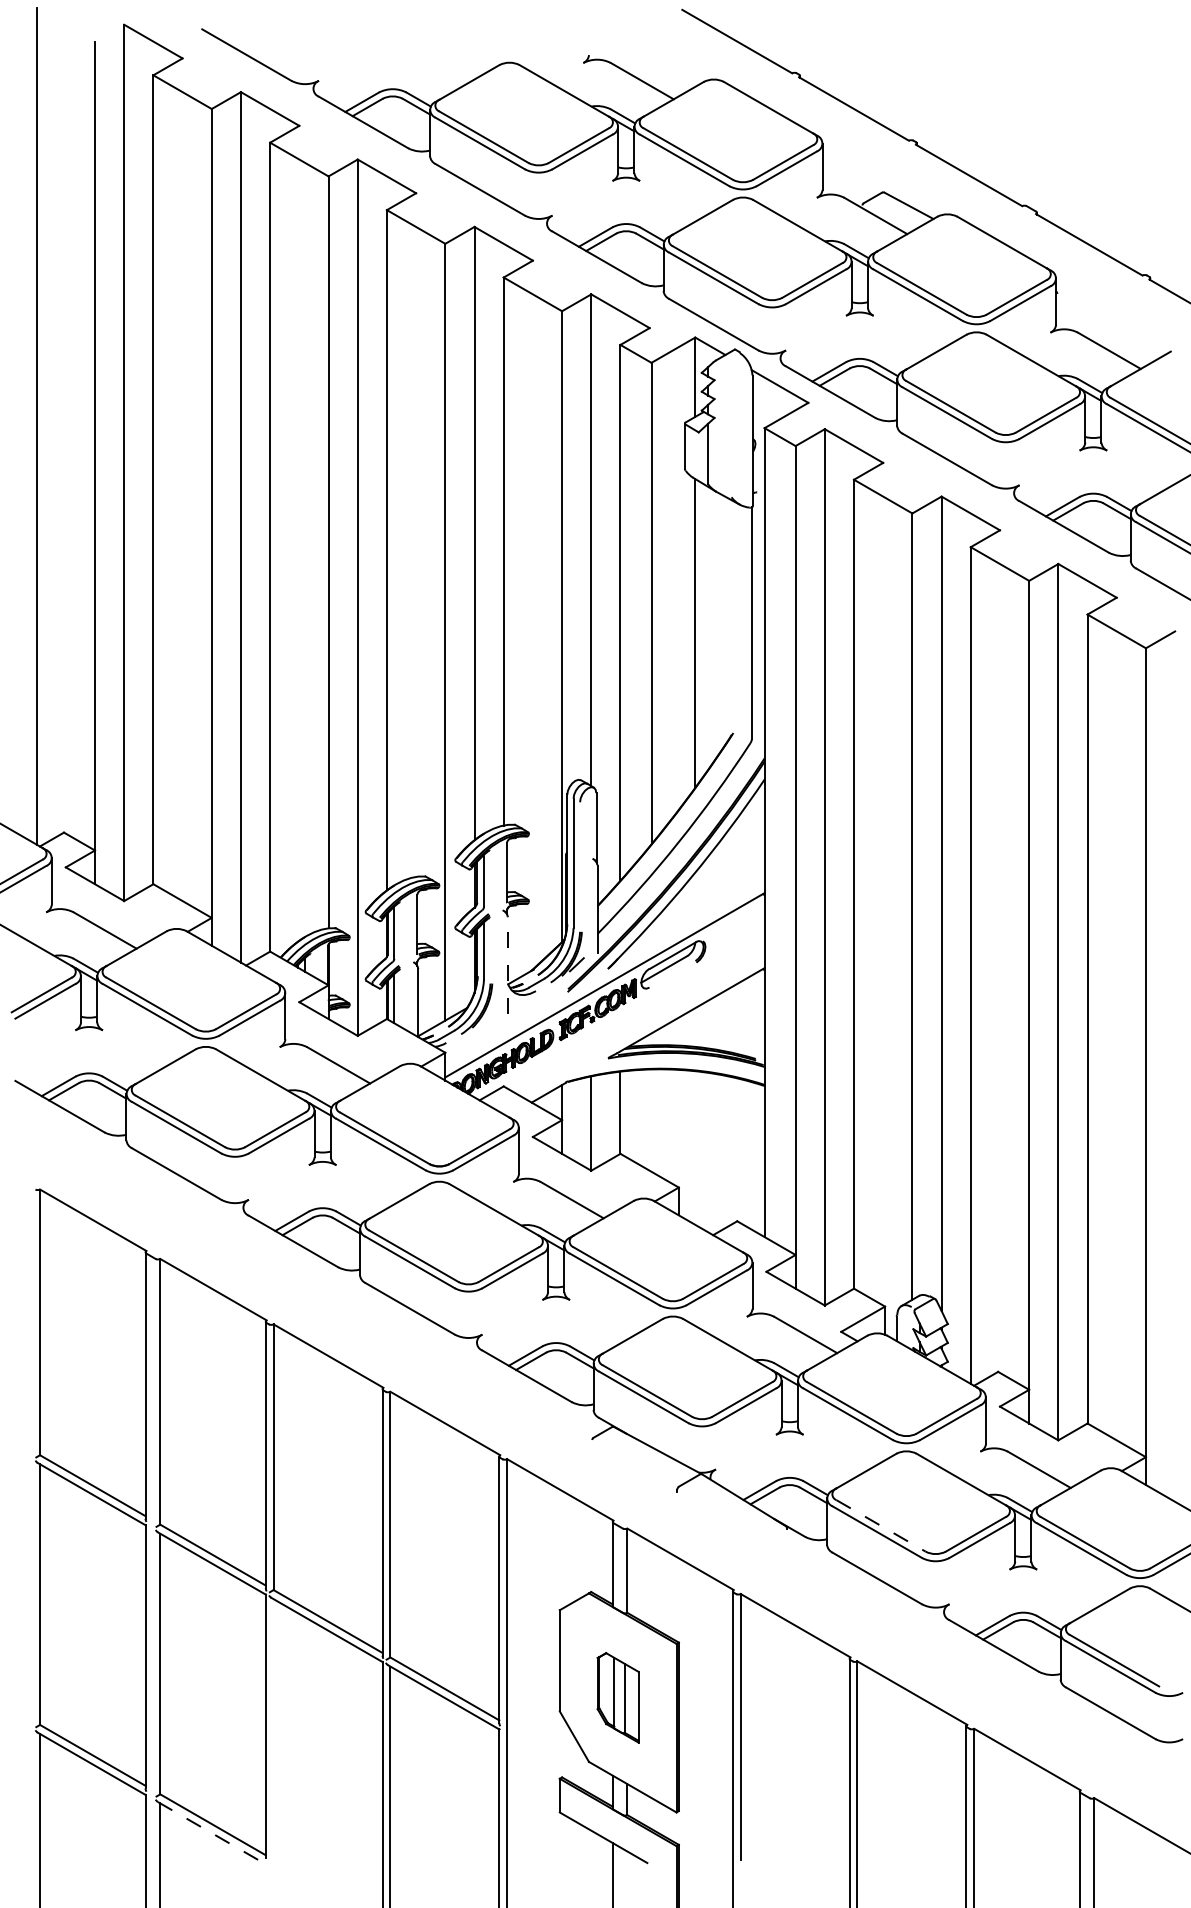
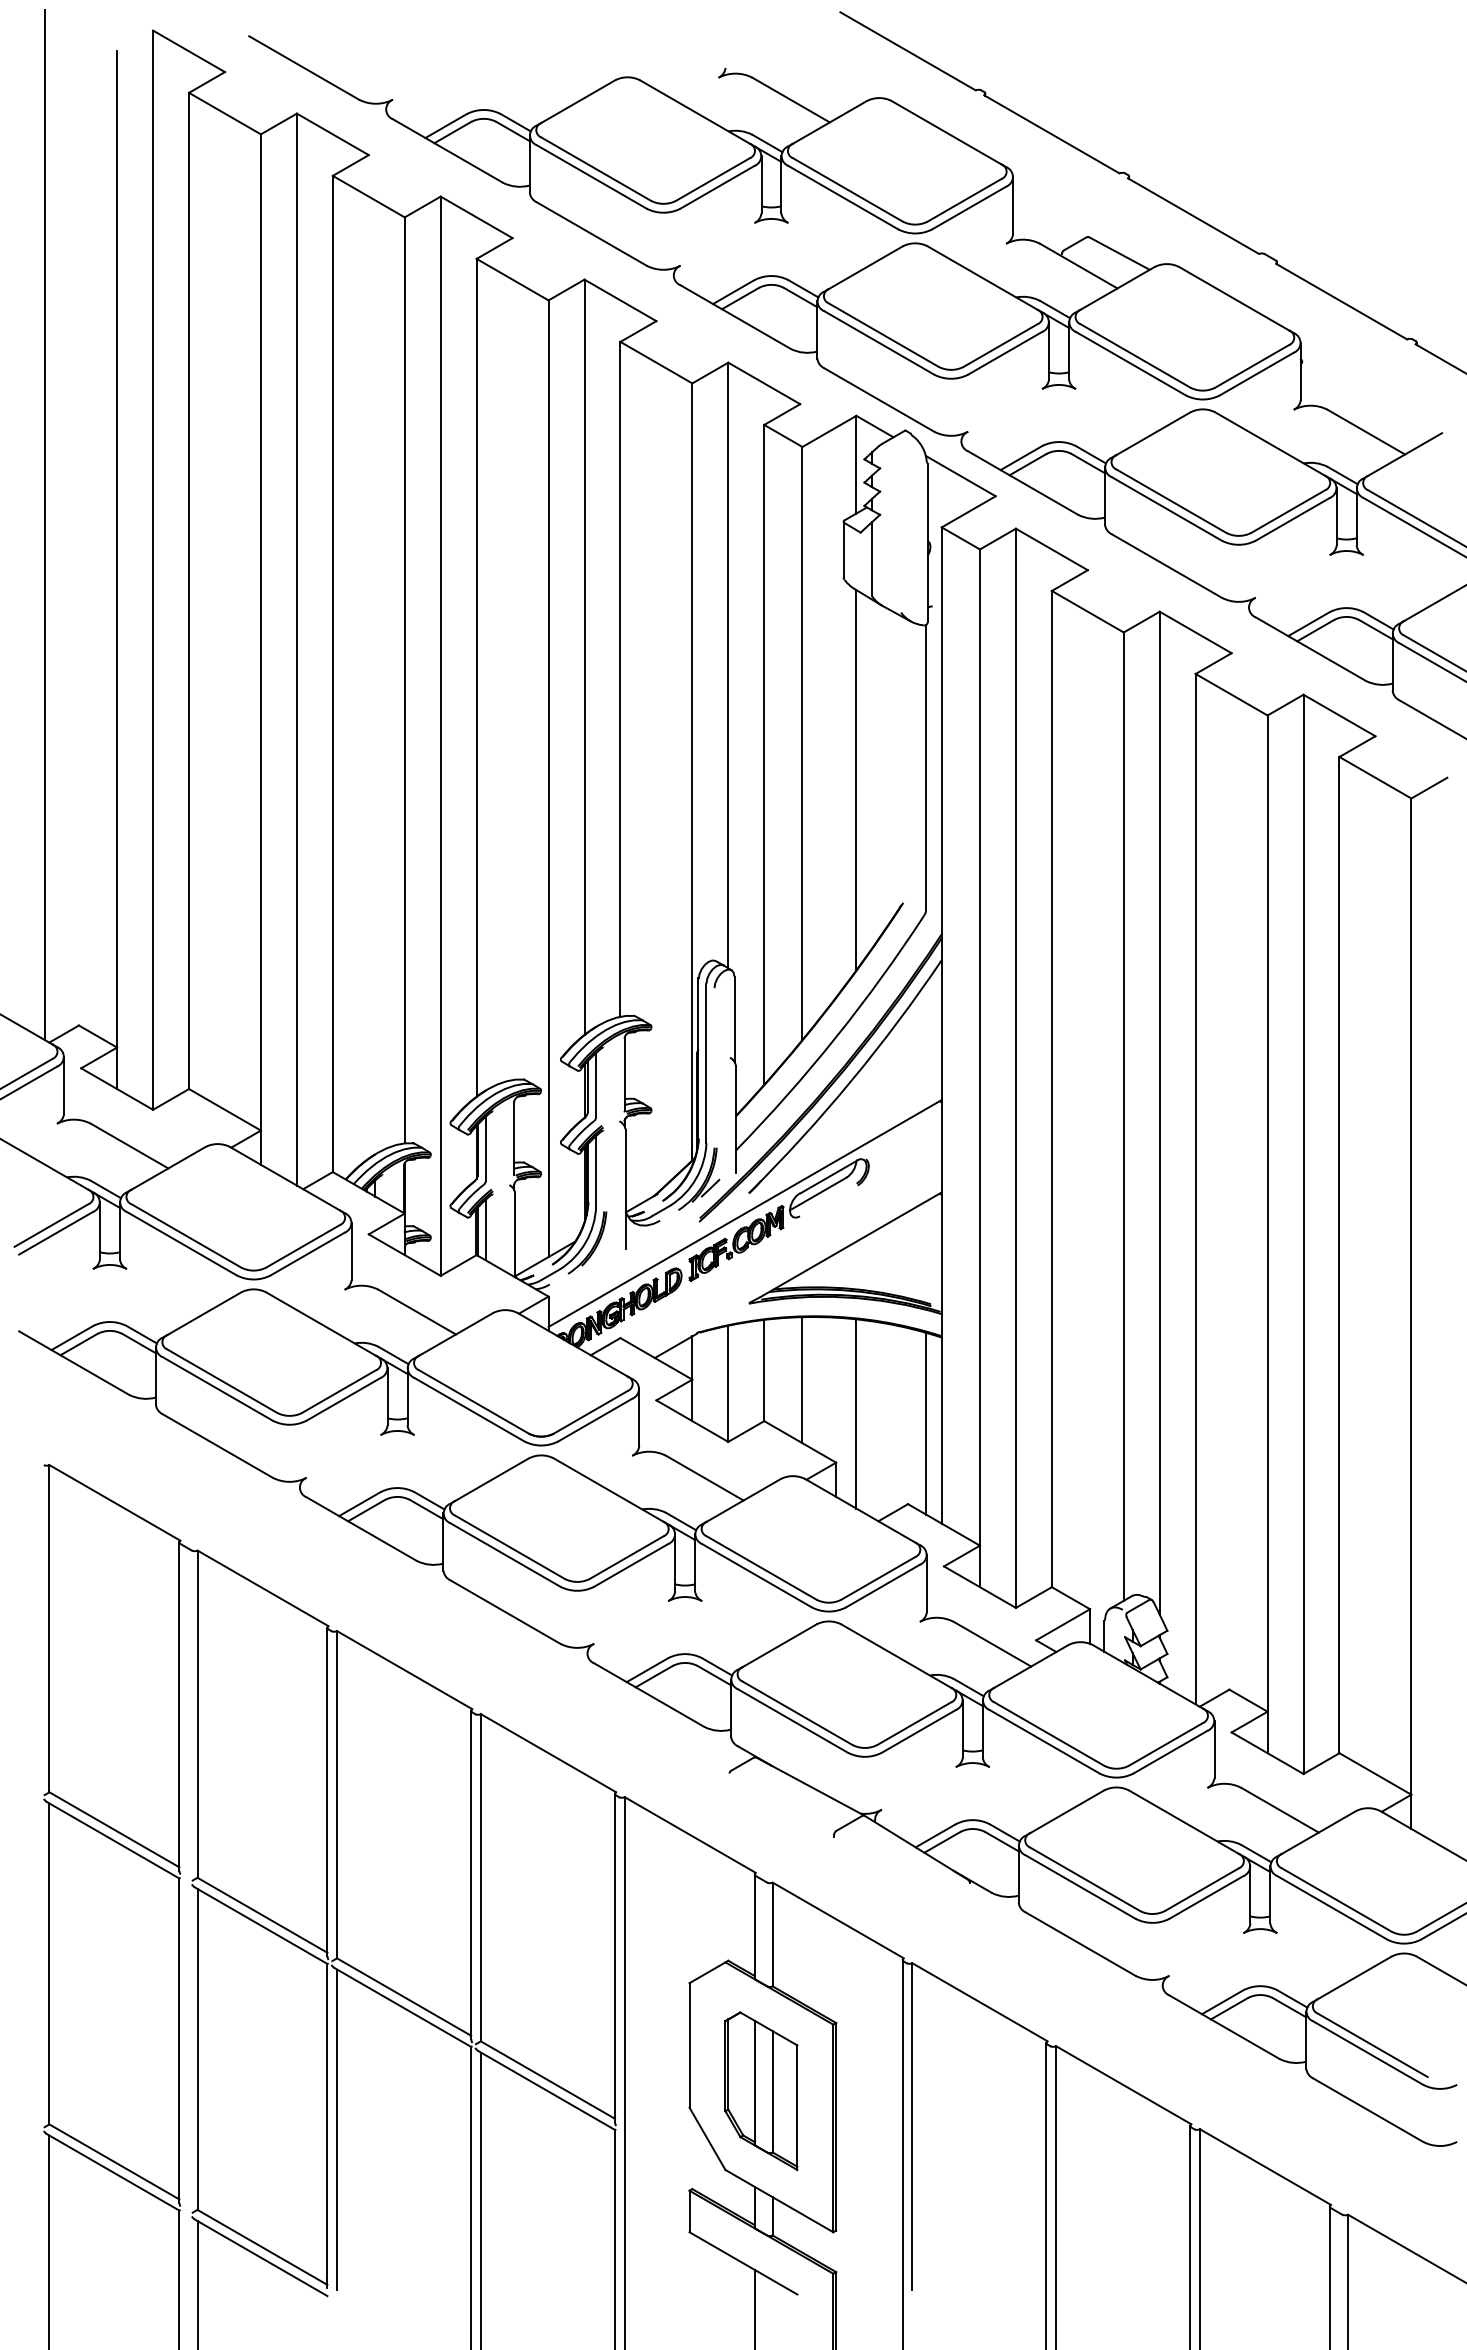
line: (507, 965) -> (625, 1189), dashed -> solid
line: (651, 1120) -> (802, 1380), added
line: (695, 1147) -> (856, 1413), added
line: (752, 1155) -> (926, 1423), added
line: (881, 1526) -> (1085, 1879), dashed -> solid
part: (618, 1697) -> (761, 2090), size x1.43
line: (273, 1729) -> (337, 2129), added
line: (212, 1832) -> (261, 2257), dashed -> solid

